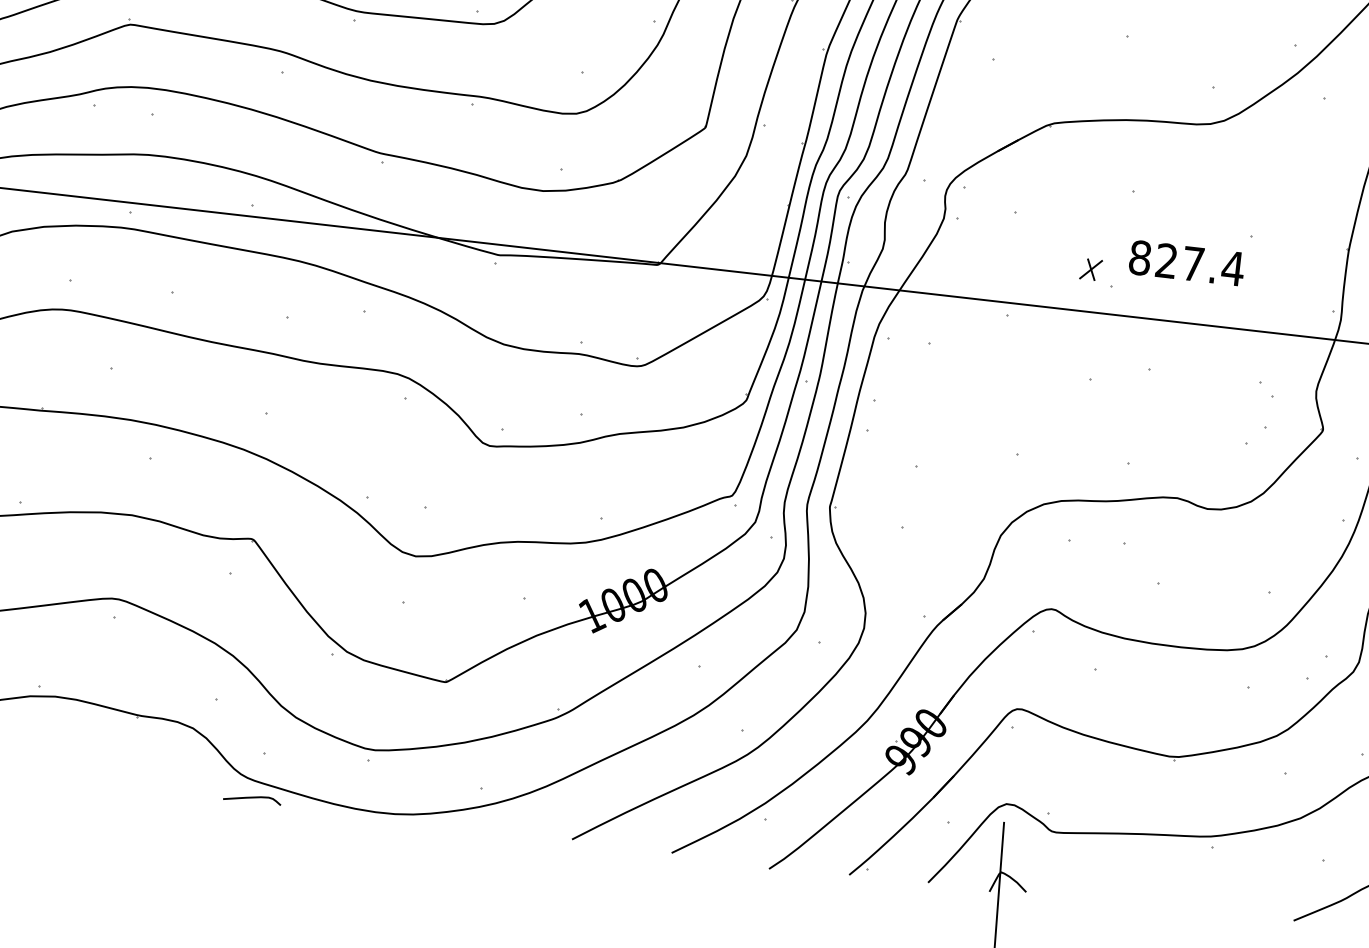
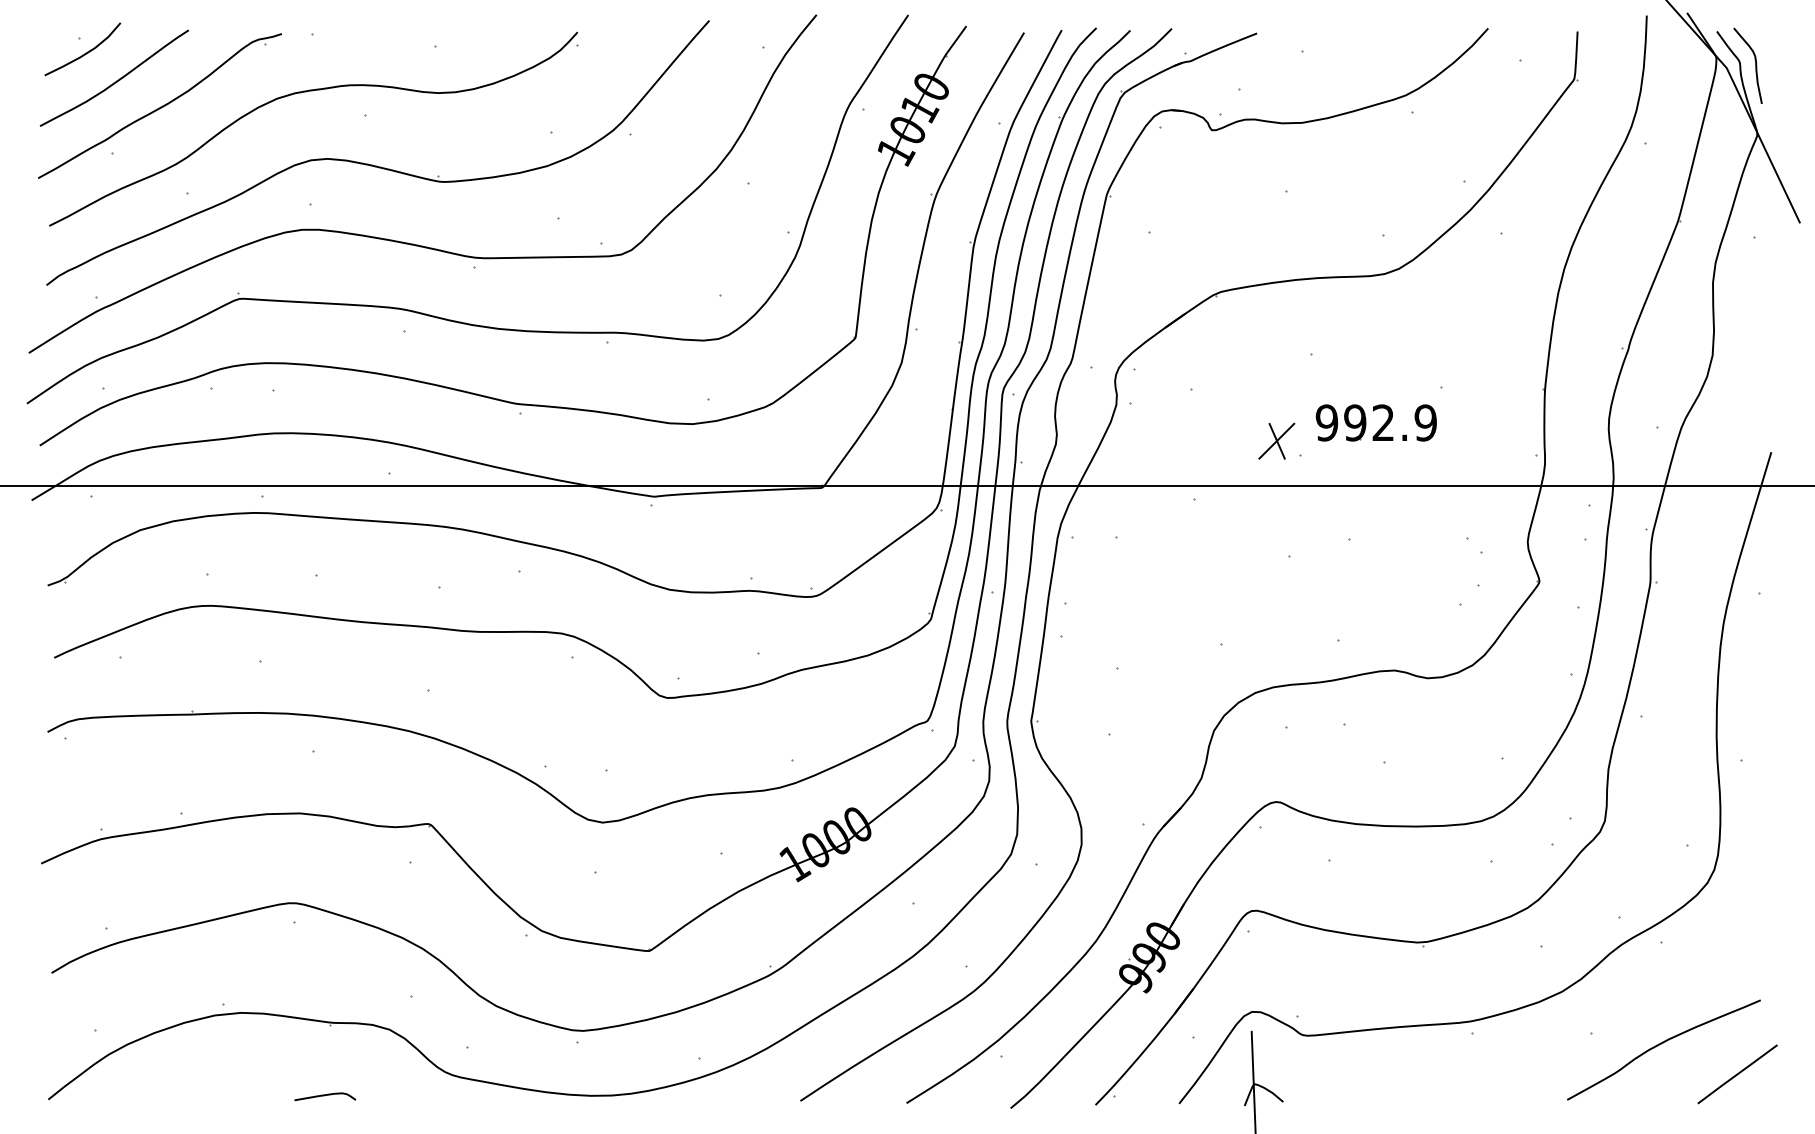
text: (1186, 262) -> (1376, 422), 827.4 -> 992.9
part: (1090, 269) -> (1276, 440), size x1.67
curve: (252, 797) -> (325, 1095), moved

